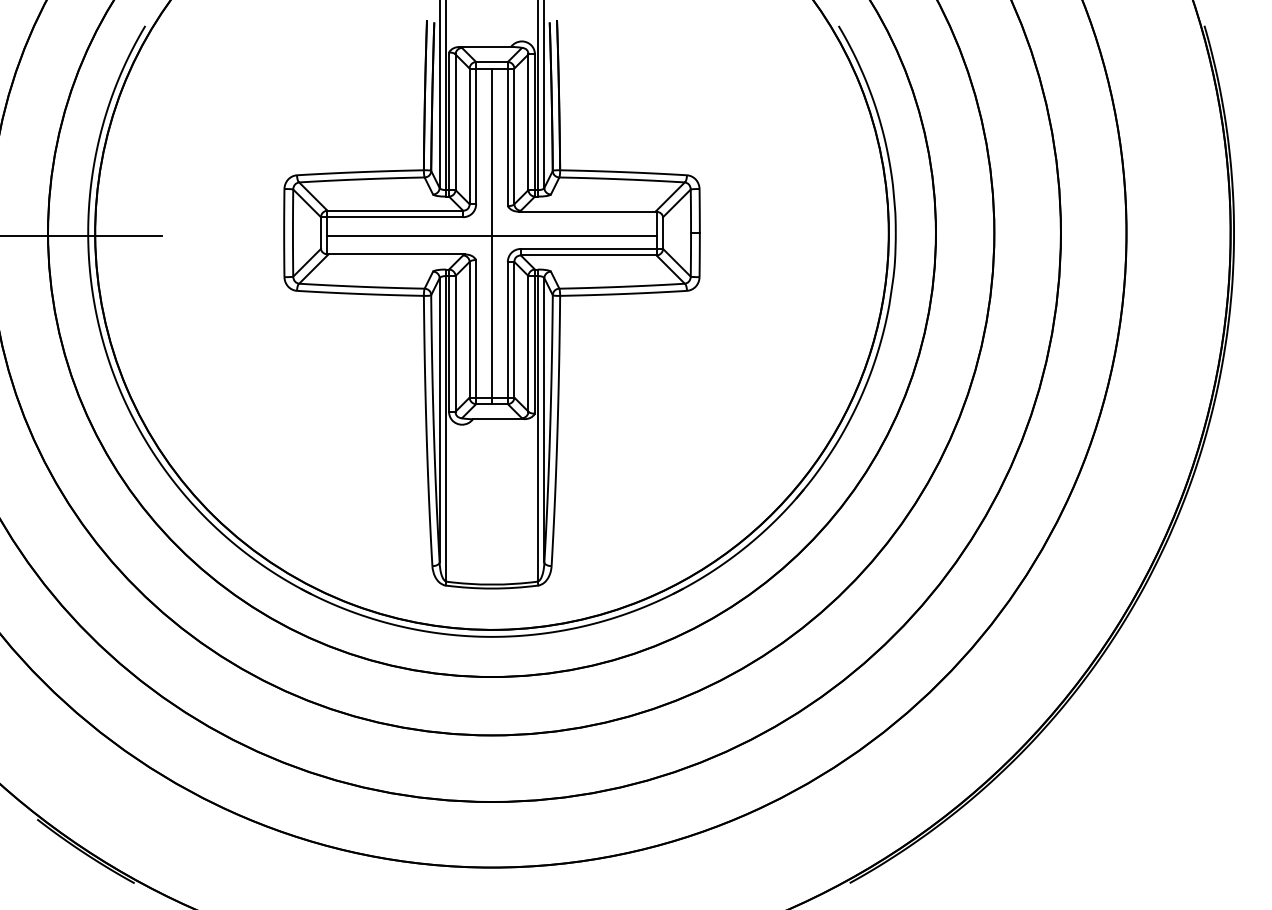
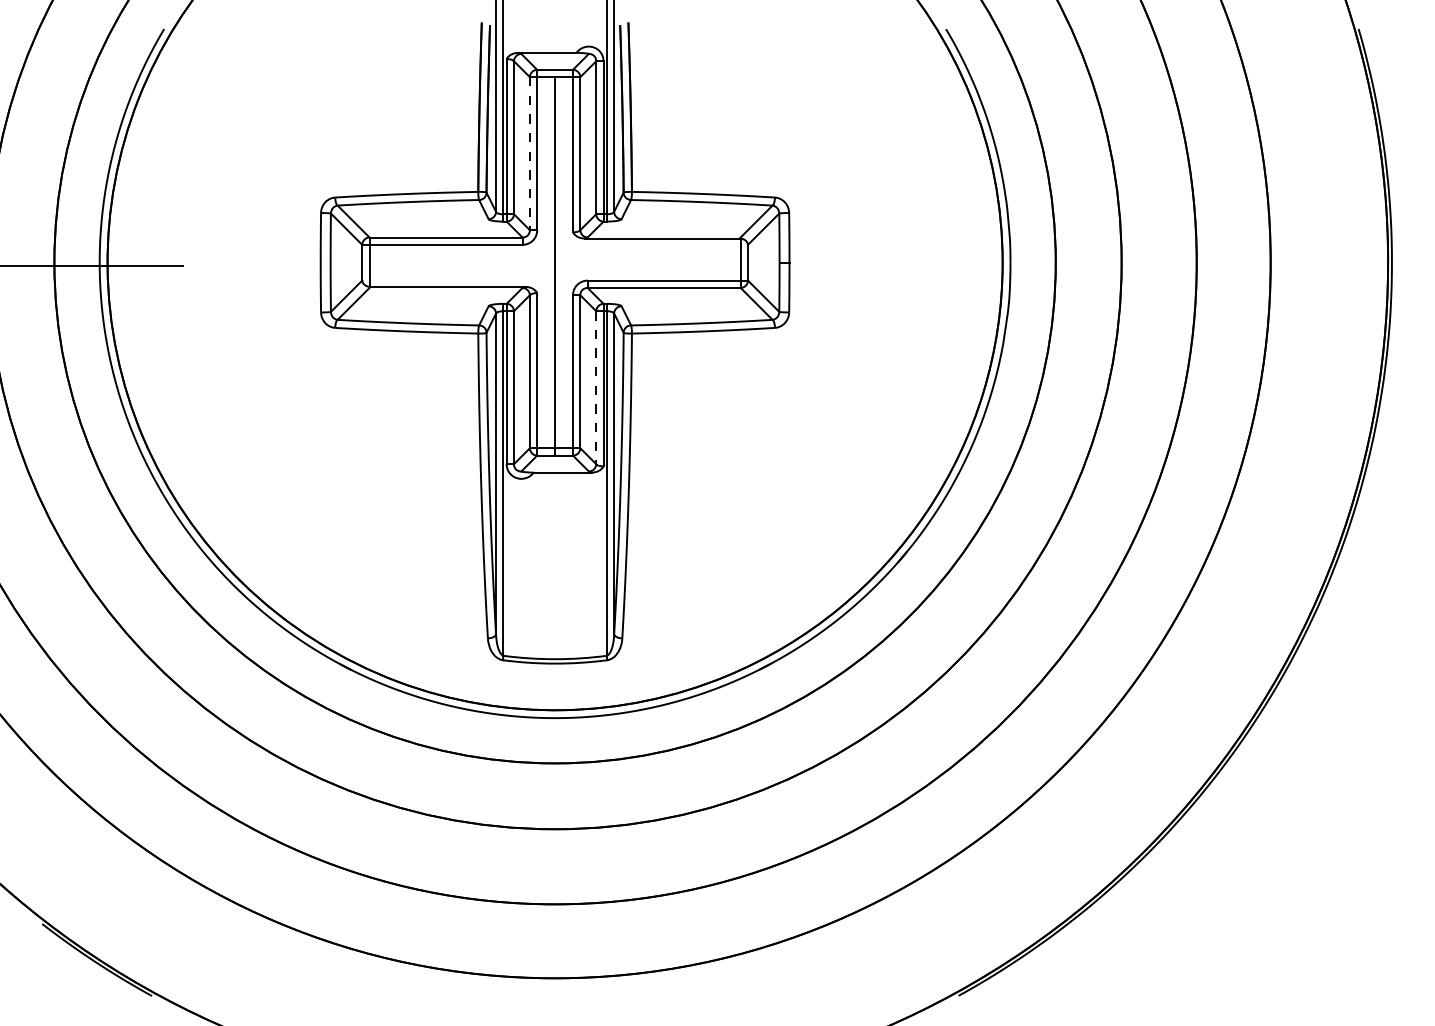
line: (469, 137) -> (529, 154), solid -> dashed
line: (491, 235) -> (554, 265), removed
line: (528, 344) -> (596, 388), solid -> dashed

